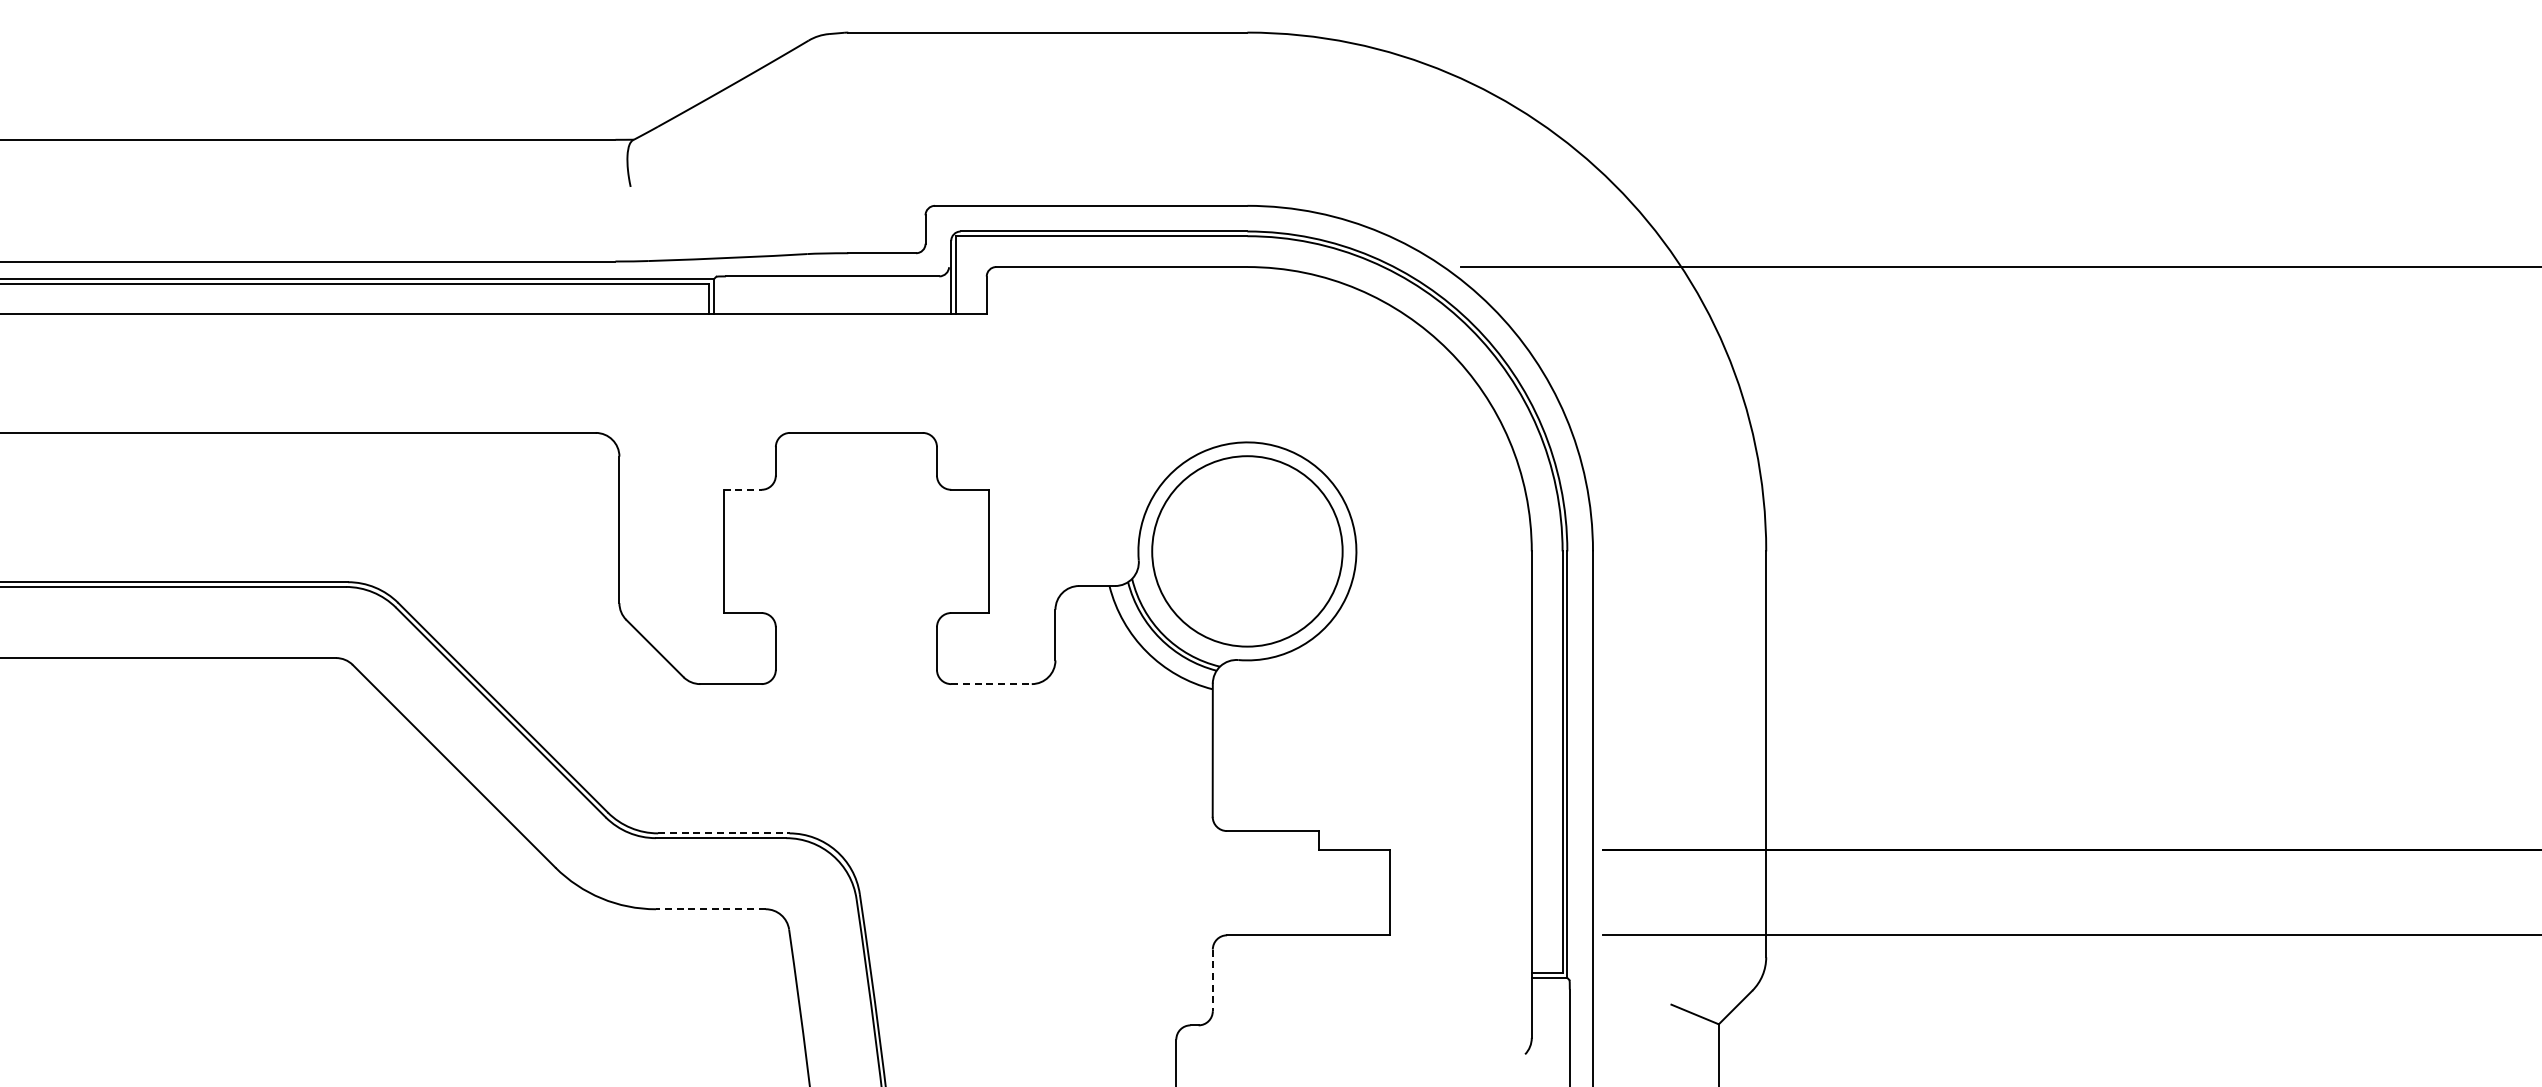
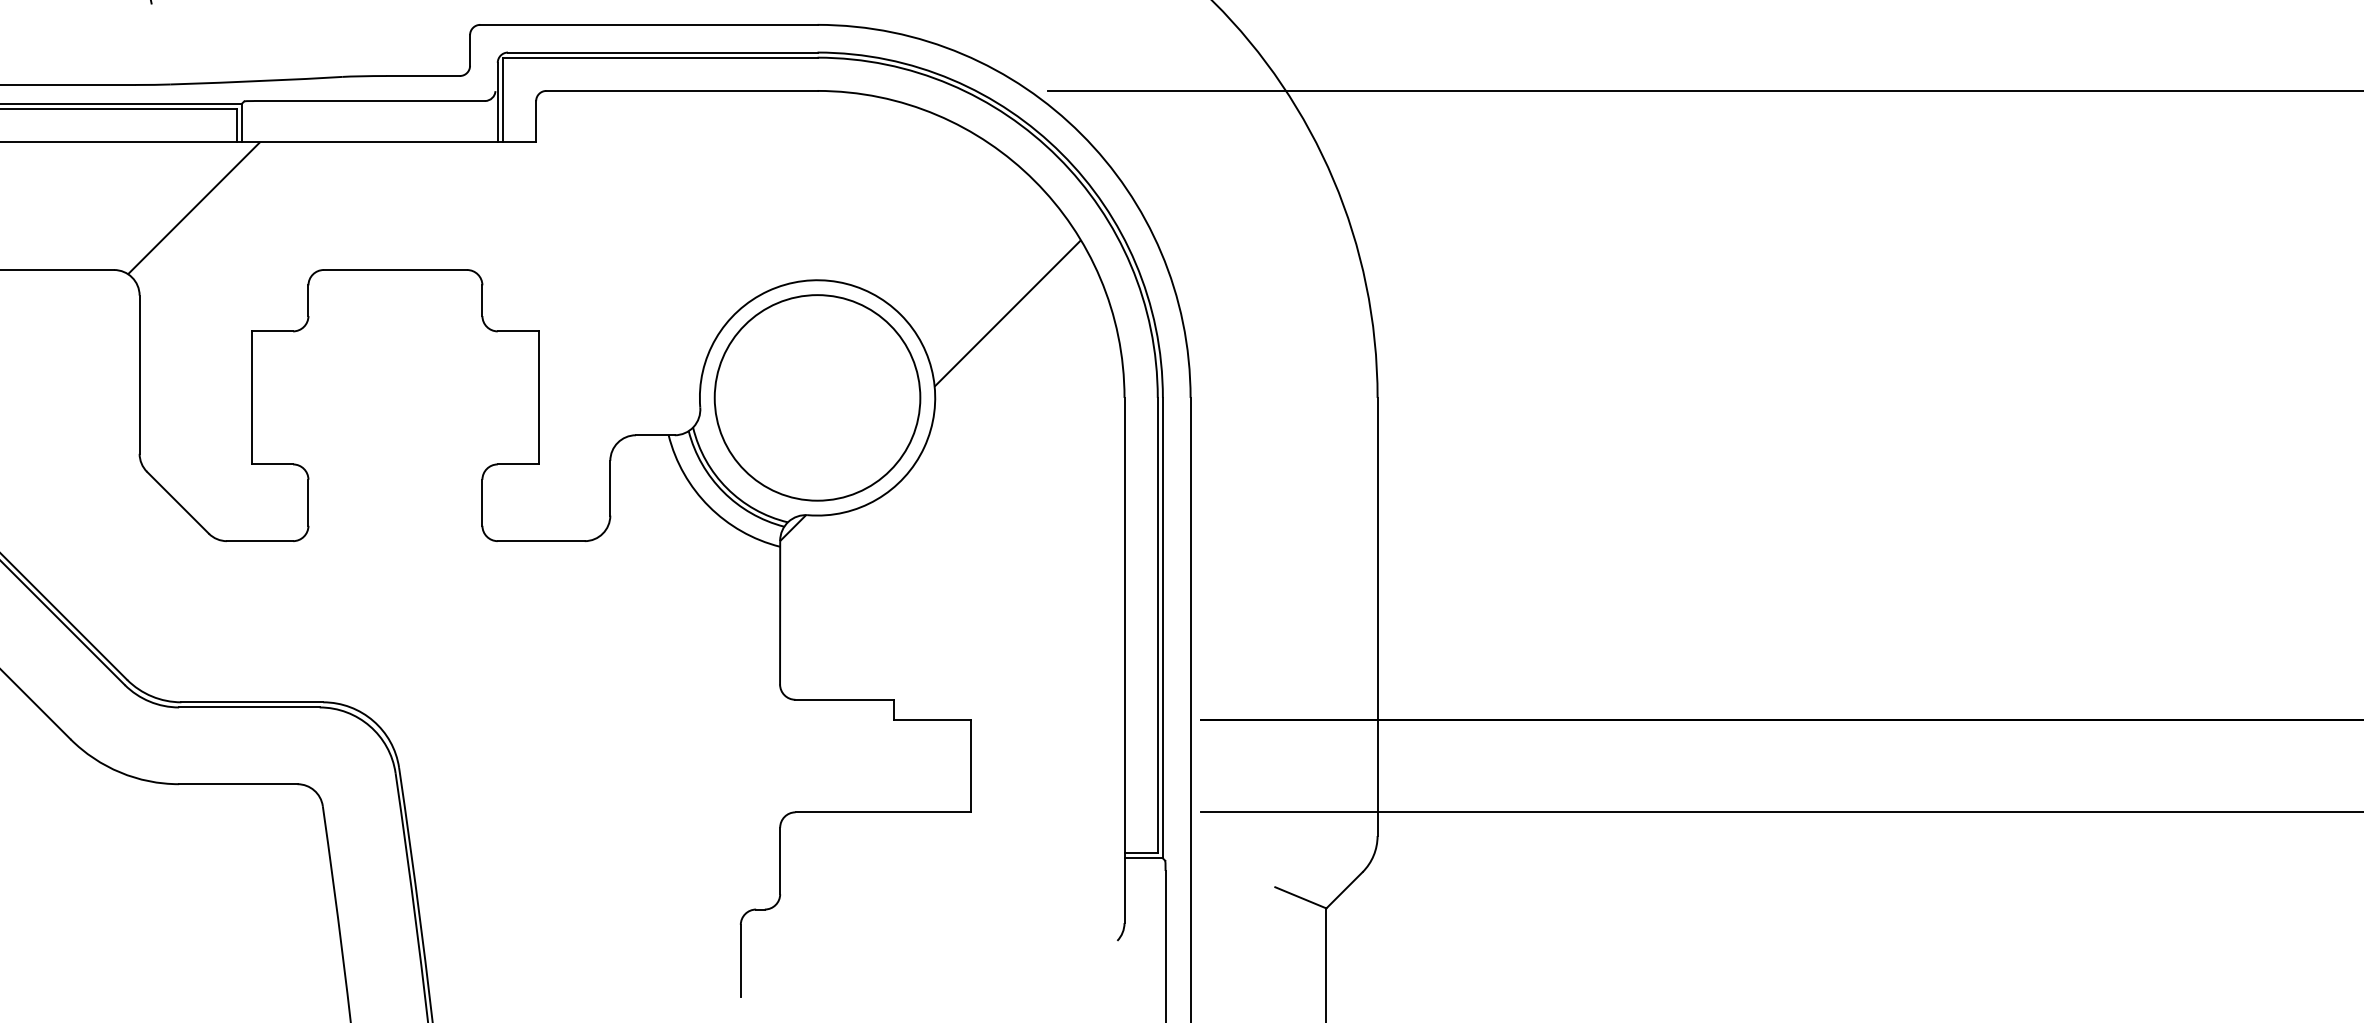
line: (742, 489) -> (272, 331), dashed -> solid
hatch: (1049, 499) -> (603, 341), added
line: (991, 684) -> (541, 541), dashed -> solid
line: (723, 833) -> (251, 702), dashed -> solid
line: (710, 909) -> (237, 784), dashed -> solid
line: (1212, 980) -> (779, 861), dashed -> solid

